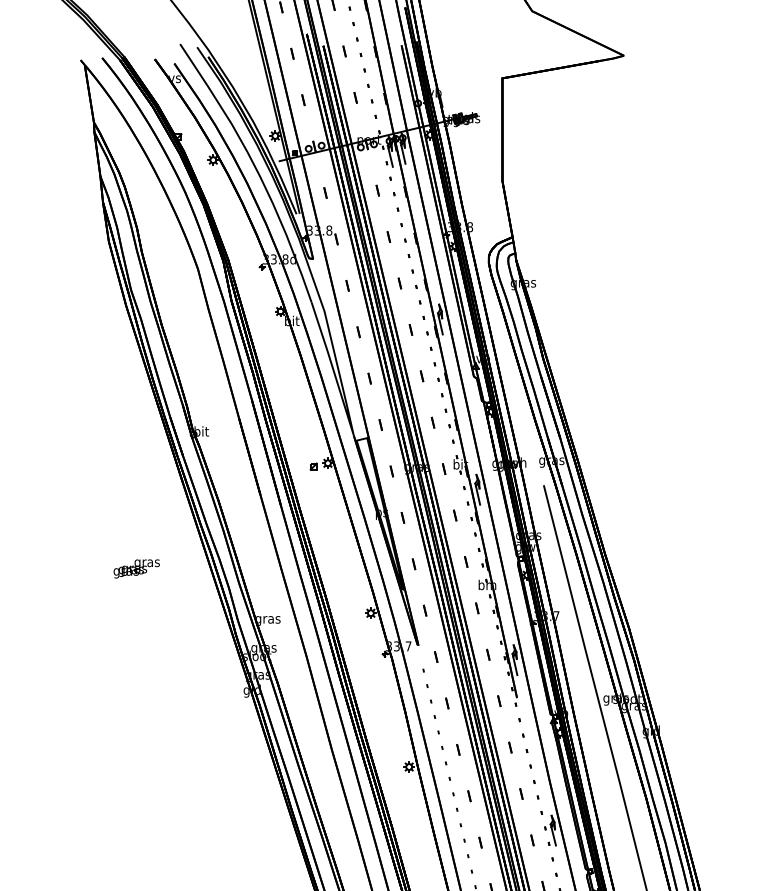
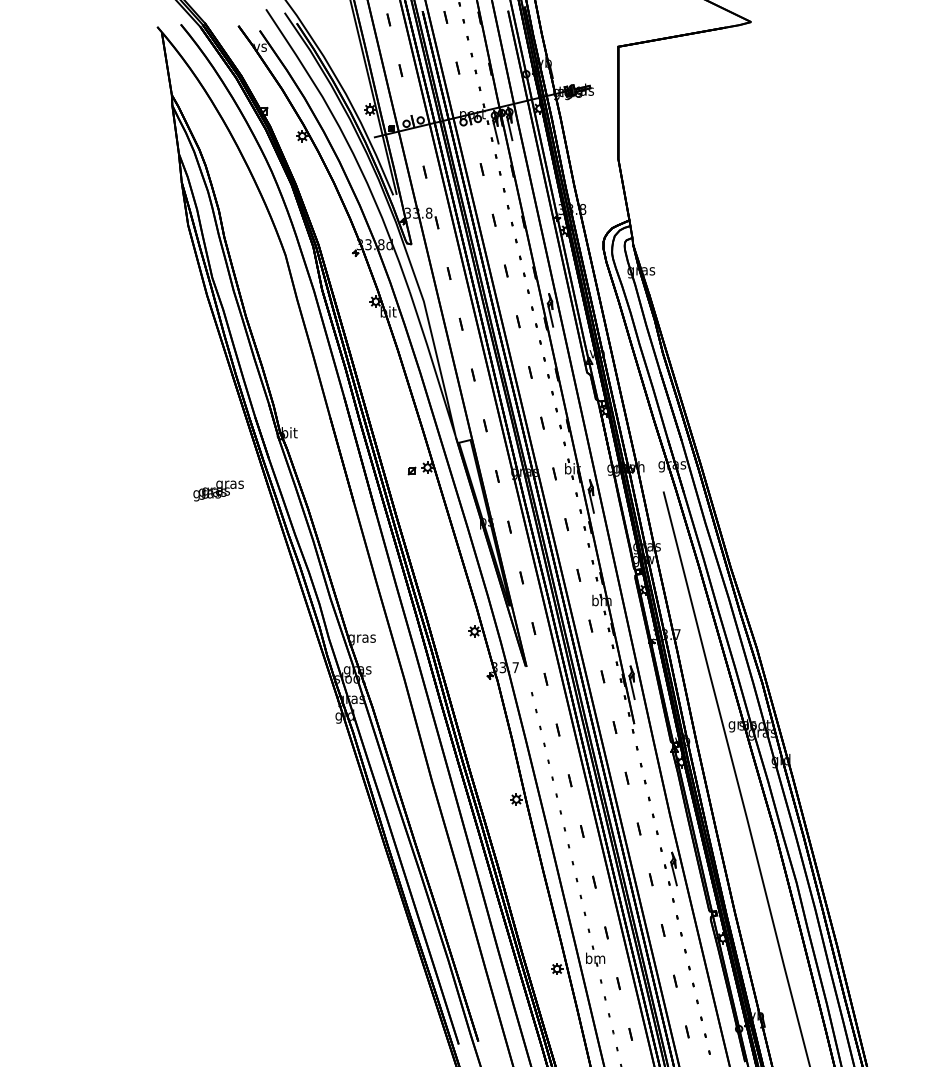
text: (136, 568) -> (218, 490), moved

